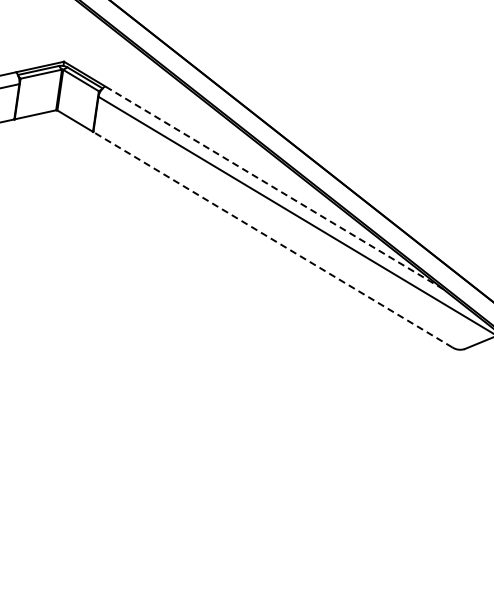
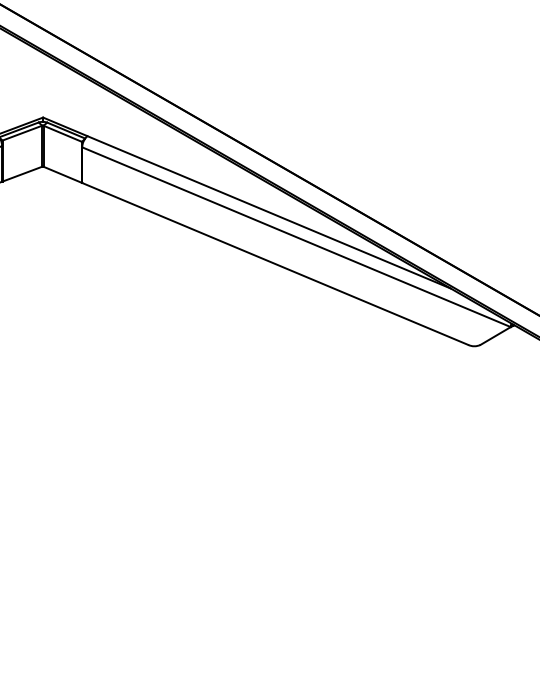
line: (273, 187) -> (268, 212), dashed -> solid
line: (272, 239) -> (274, 263), dashed -> solid

